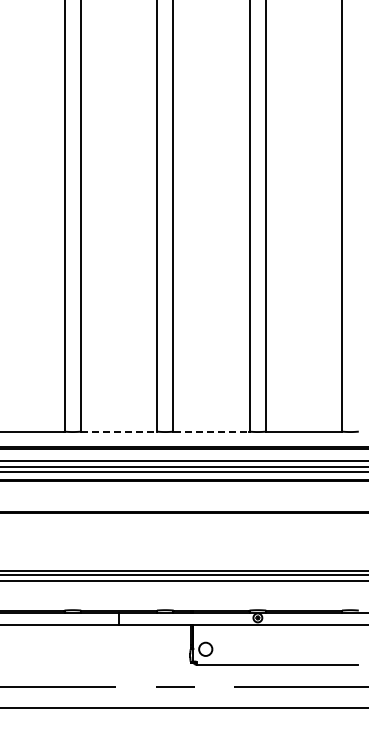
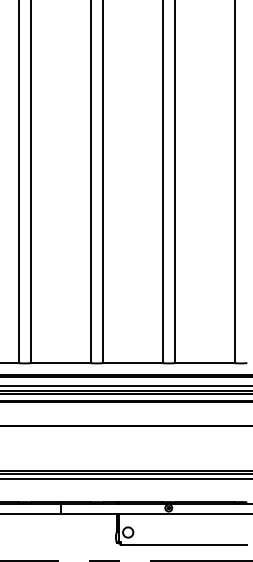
line: (119, 431) -> (61, 362), dashed -> solid
line: (211, 431) -> (132, 362), dashed -> solid

